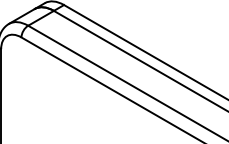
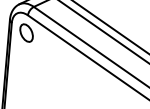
part: (21, 60) -> (26, 32), added

